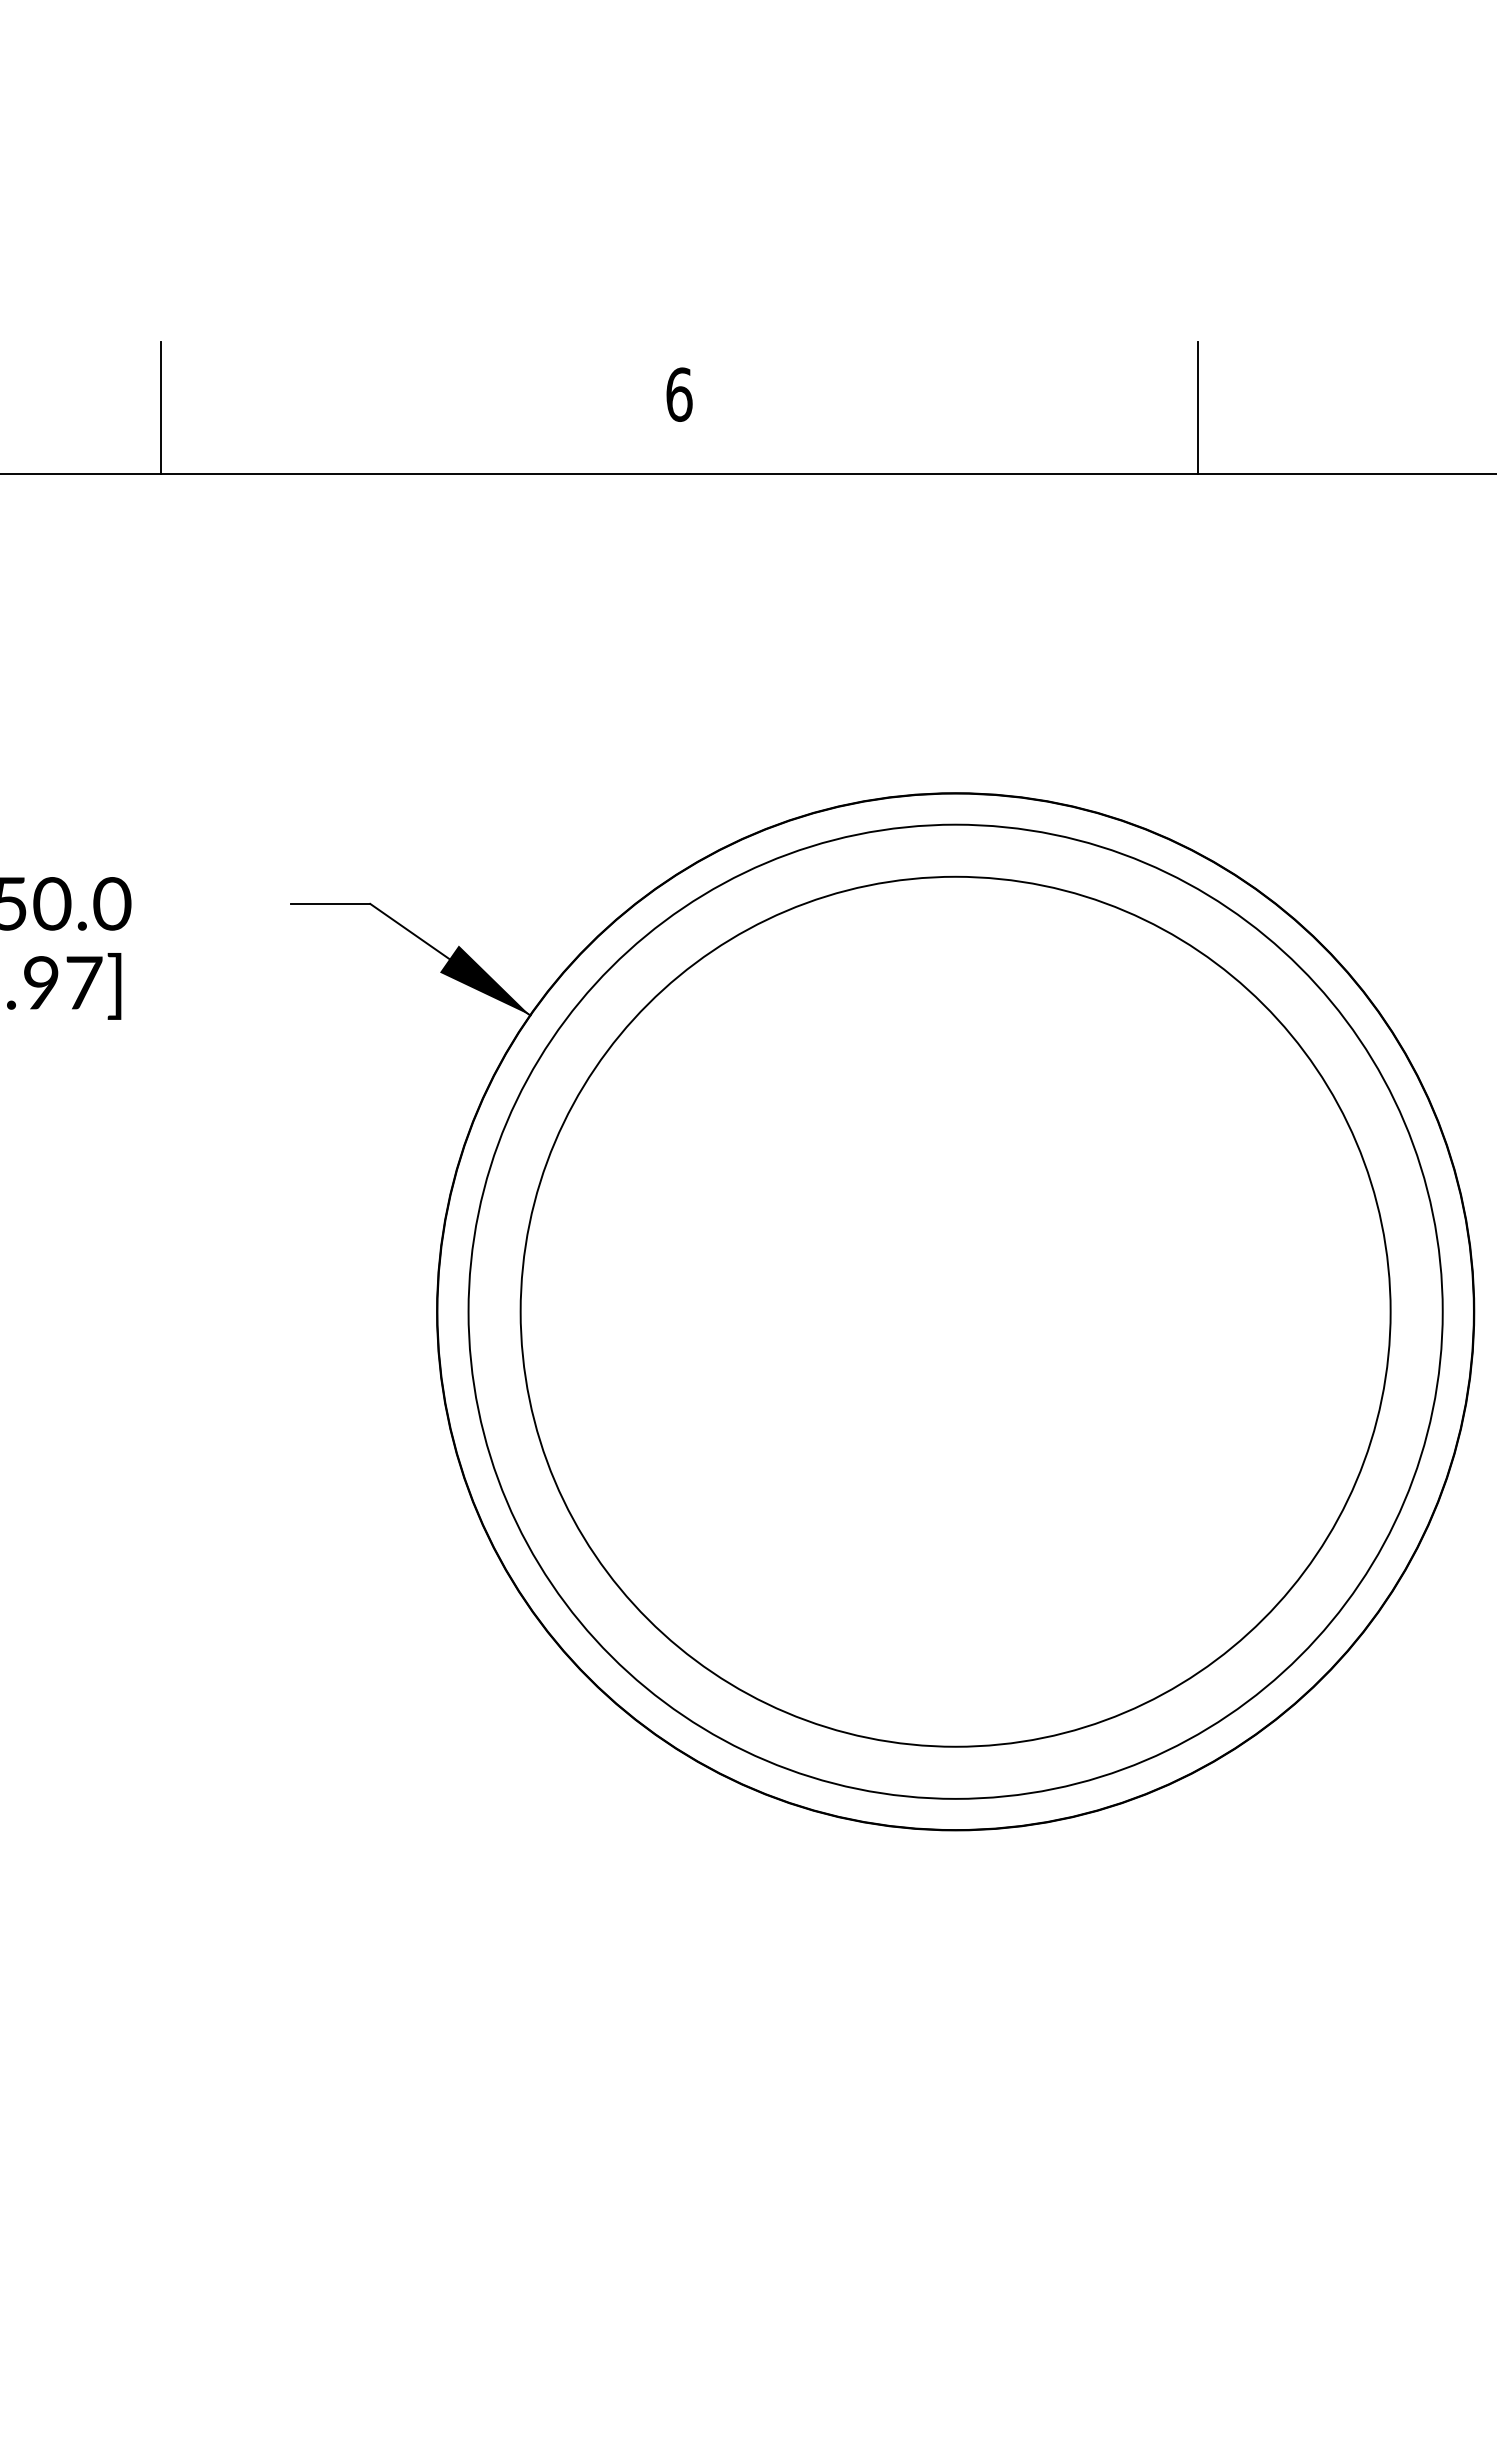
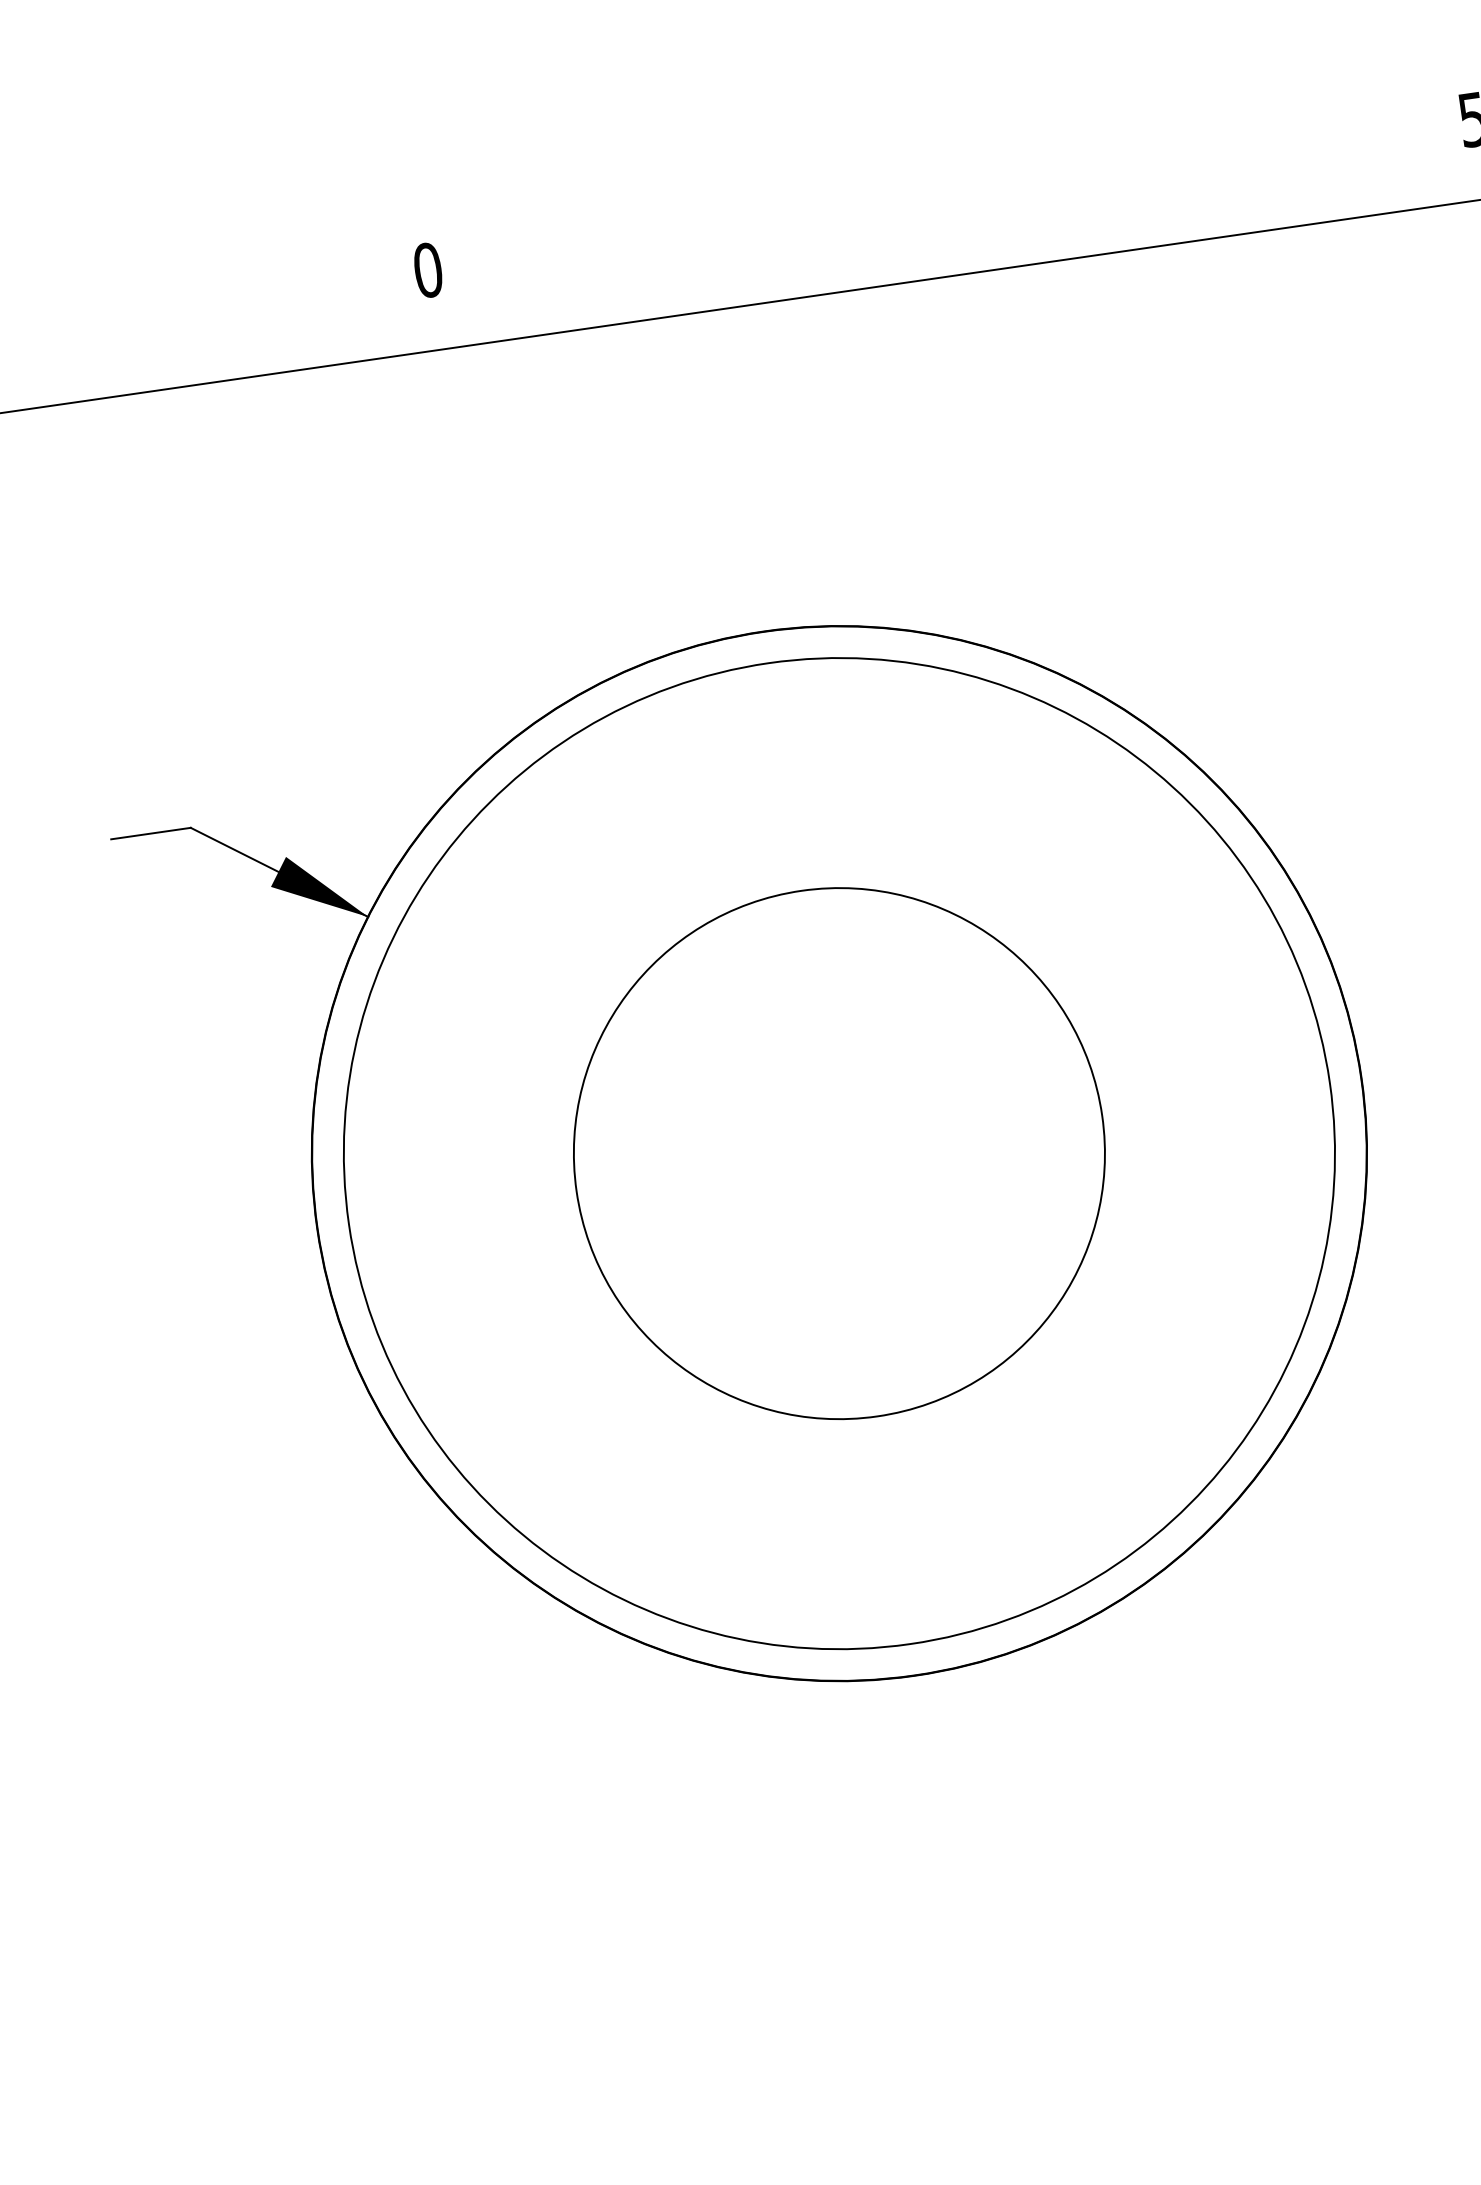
text: (679, 394) -> (428, 270), 6 -> 0
line: (1198, 407) -> (952, 207), removed
circle: (955, 1311) -> (839, 1153), size x0.6

